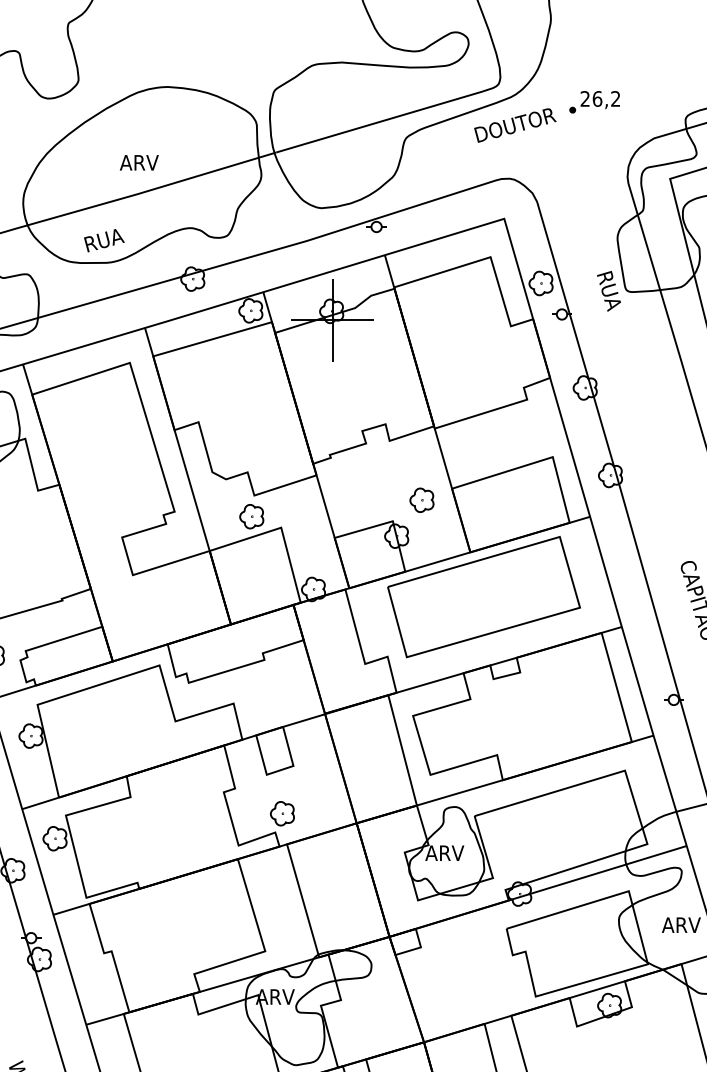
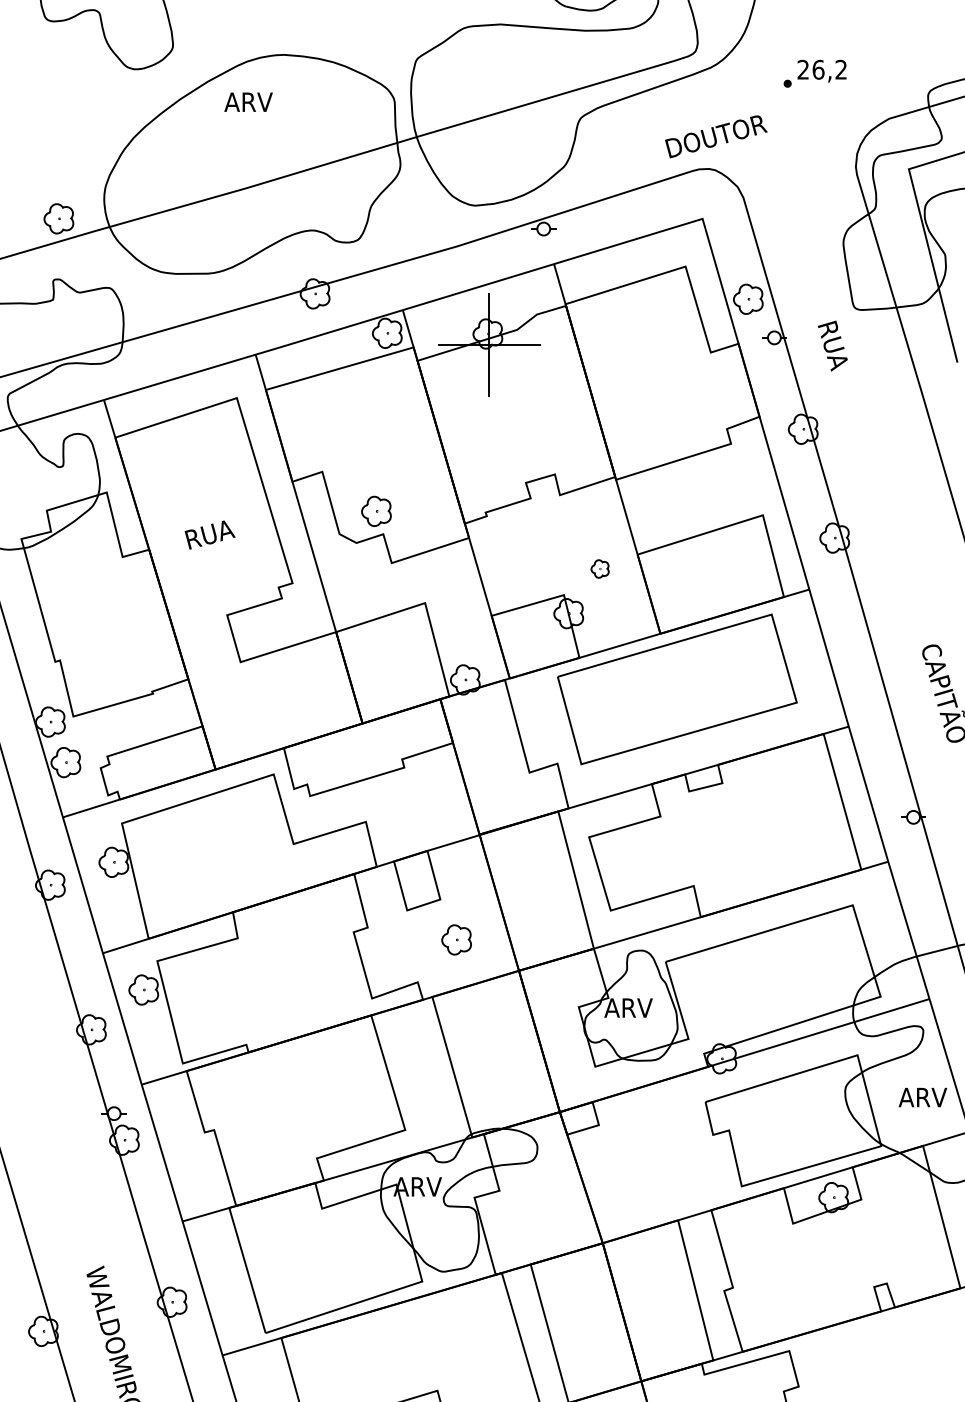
text: (515, 125) -> (716, 136), moved
text: (139, 162) -> (248, 101), moved
text: (103, 240) -> (209, 534), moved
text: (608, 290) -> (832, 345), moved
part: (421, 499) -> (599, 568), size x0.6
part: (251, 515) -> (376, 510), moved
part: (282, 813) -> (456, 939), moved

